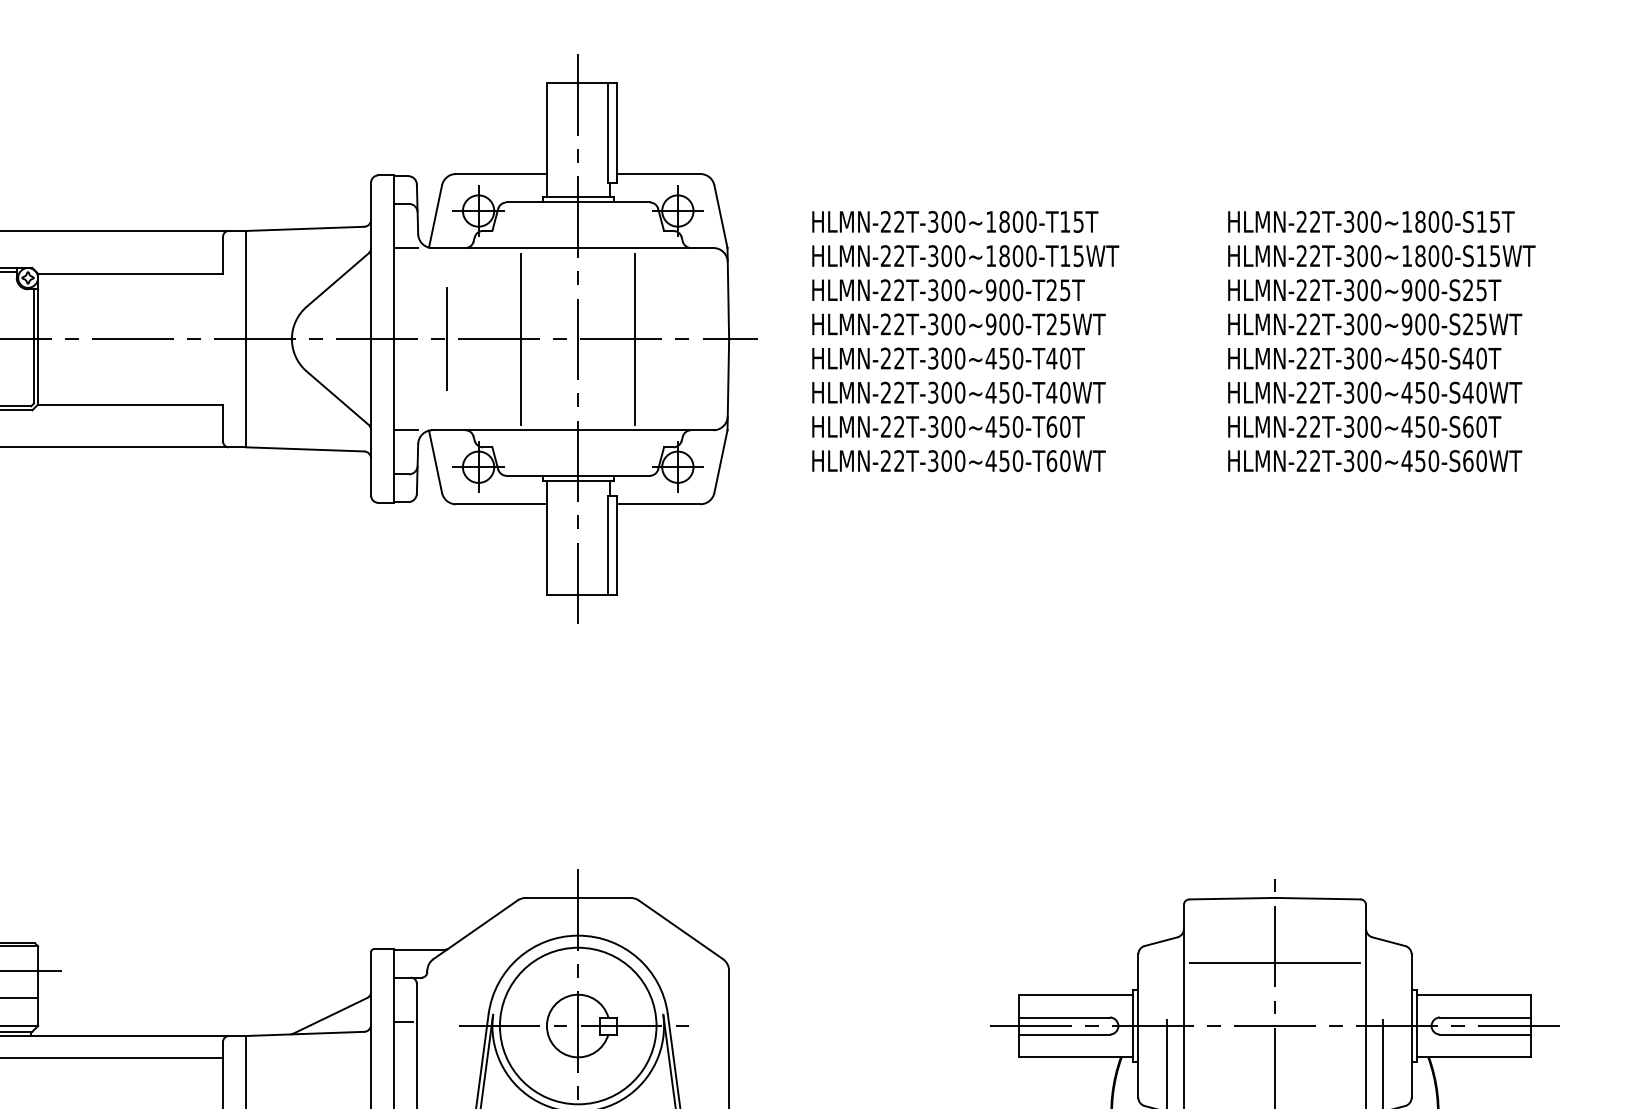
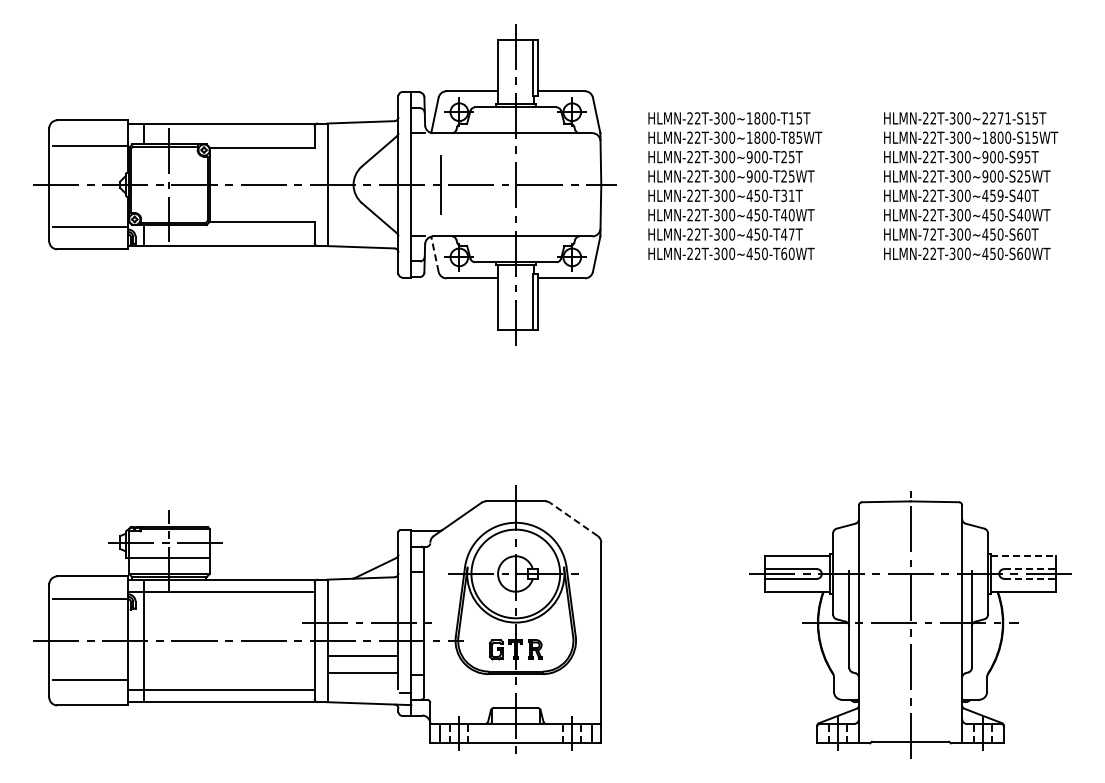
text: (1426, 222) -> (996, 118), HLMN-22T-300~1800-S15T -> HLMN-22T-300~2271-S15T
text: (1064, 255) -> (791, 137), HLMN-22T-300~1800-T15WT -> HLMN-22T-300~1800-T85WT
text: (1467, 290) -> (1019, 157), HLMN-22T-300~900-S25T -> HLMN-22T-300~900-S95T
line: (521, 338) -> (483, 184), removed
line: (635, 338) -> (548, 184), removed
text: (1057, 358) -> (787, 195), HLMN-22T-300~450-T40T -> HLMN-22T-300~450-T31T
text: (1433, 358) -> (1000, 195), HLMN-22T-300~450-S40T -> HLMN-22T-300~459-S40T
text: (1057, 426) -> (787, 234), HLMN-22T-300~450-T60T -> HLMN-22T-300~450-T47T
text: (1301, 426) -> (925, 234), HLMN-22T-300~450-S60T -> HLMN-72T-300~450-S60T
line: (434, 460) -> (434, 253), solid -> dashed
line: (680, 929) -> (573, 519), solid -> dashed
line: (1274, 963) -> (910, 538), removed
line: (1474, 995) -> (1023, 556), solid -> dashed
line: (1484, 1018) -> (1029, 569), solid -> dashed
line: (1484, 1033) -> (1029, 578), solid -> dashed

